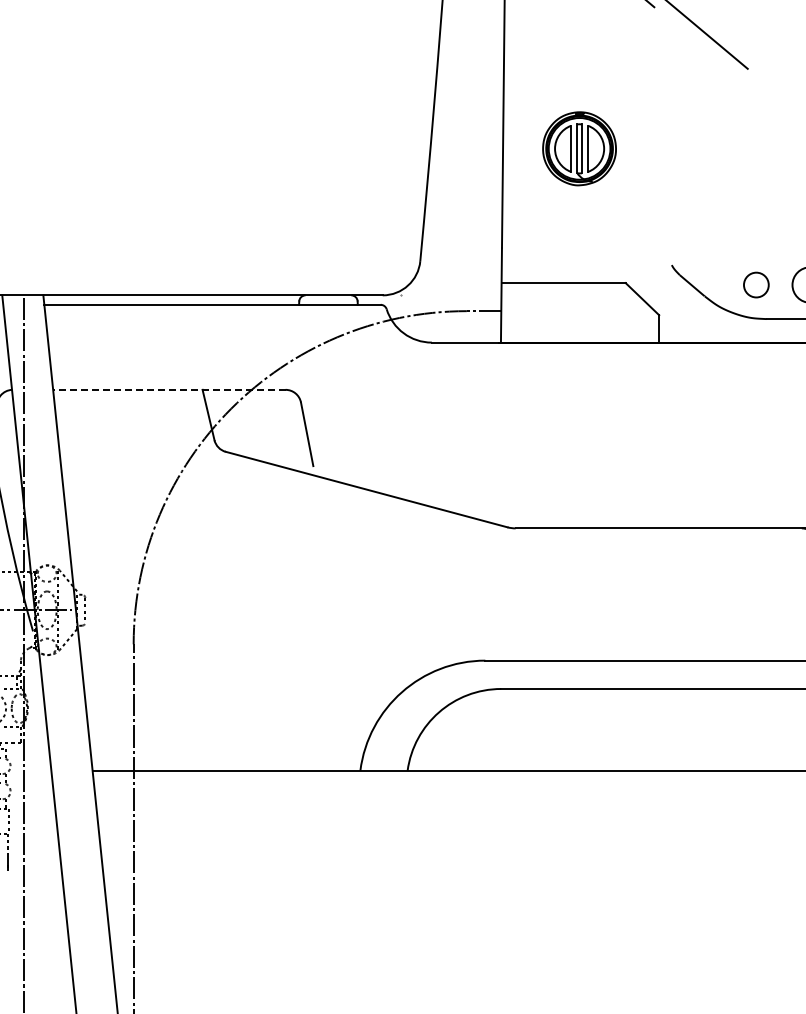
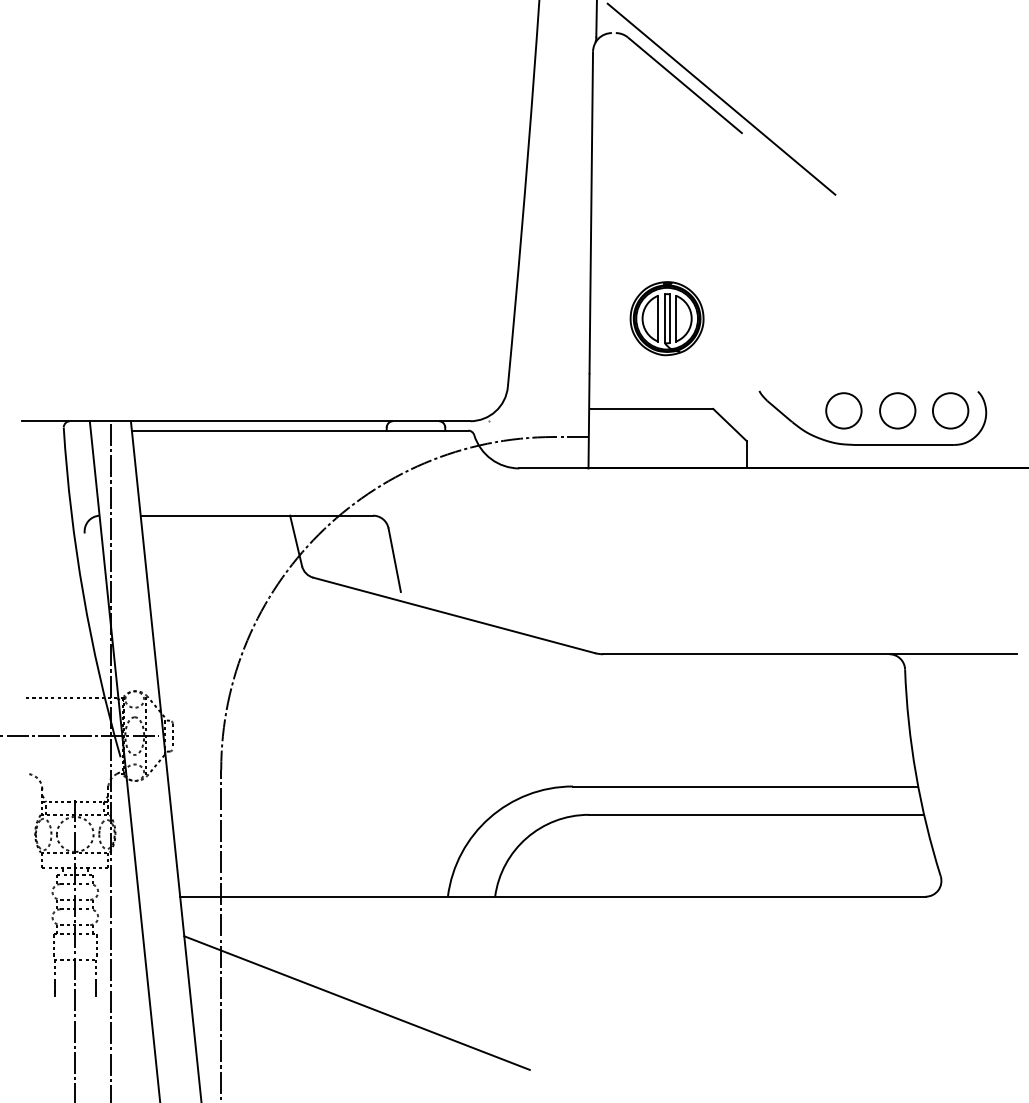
part: (578, 148) -> (666, 318), moved
circle: (755, 284) -> (843, 410), size x1.43
line: (168, 389) -> (256, 515), dashed -> solid
line: (268, 876) -> (356, 1002), added

